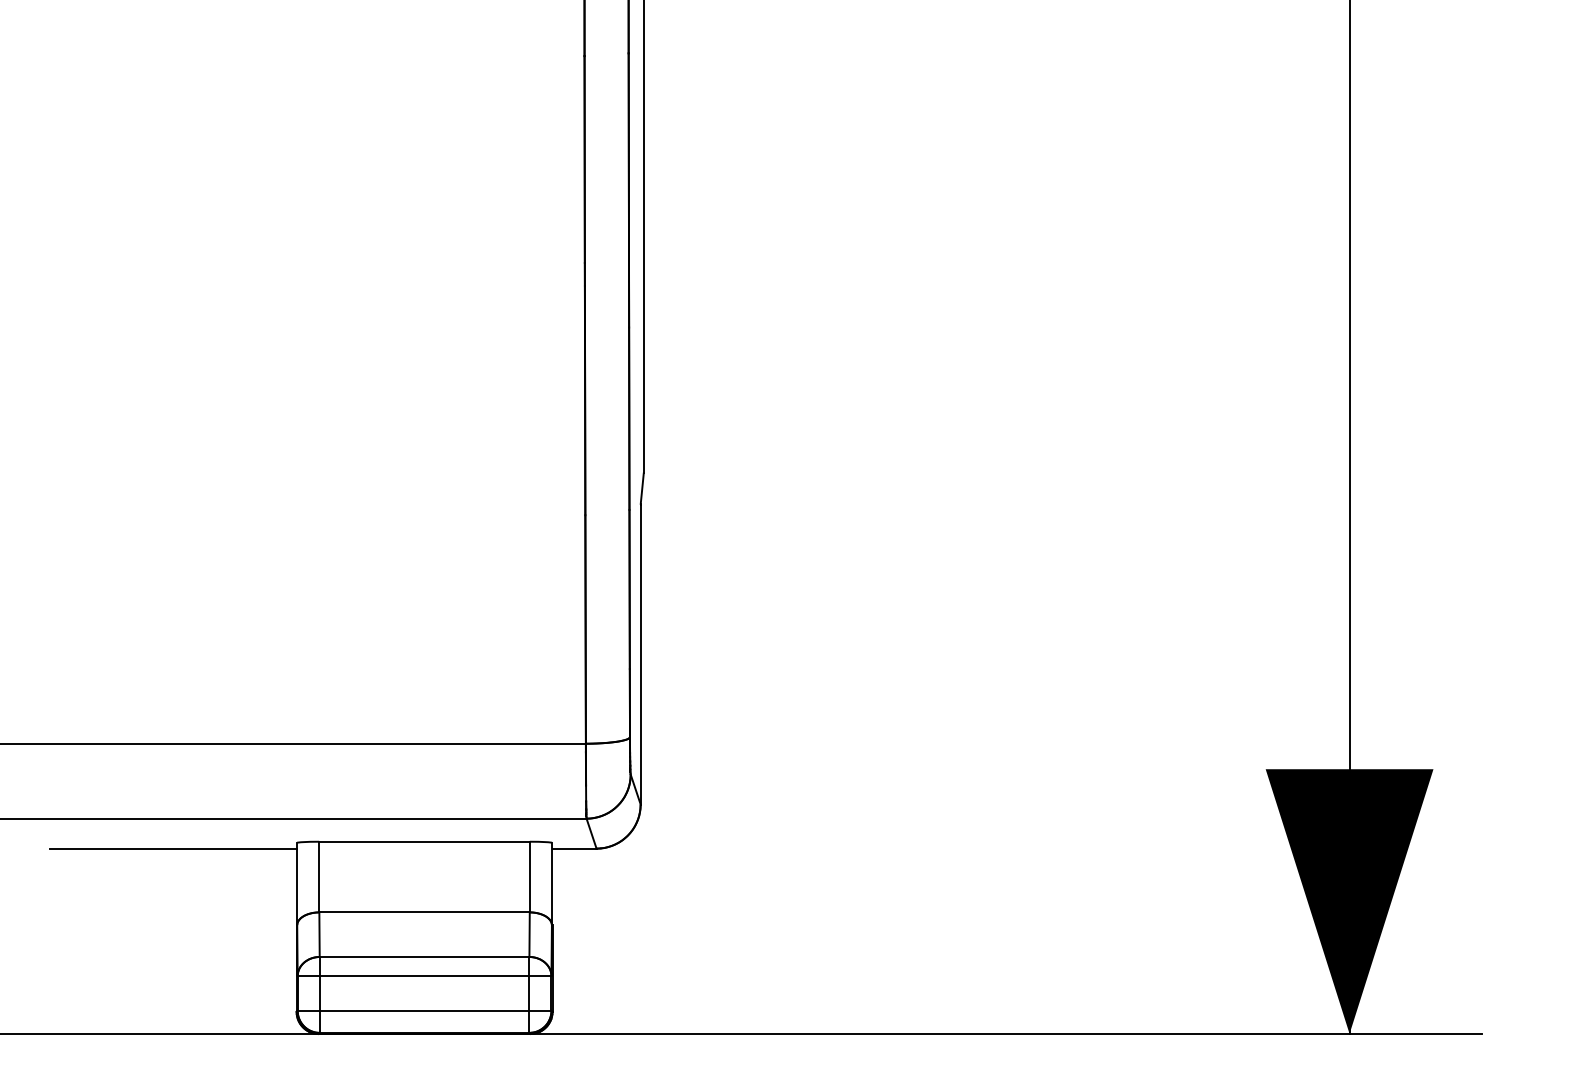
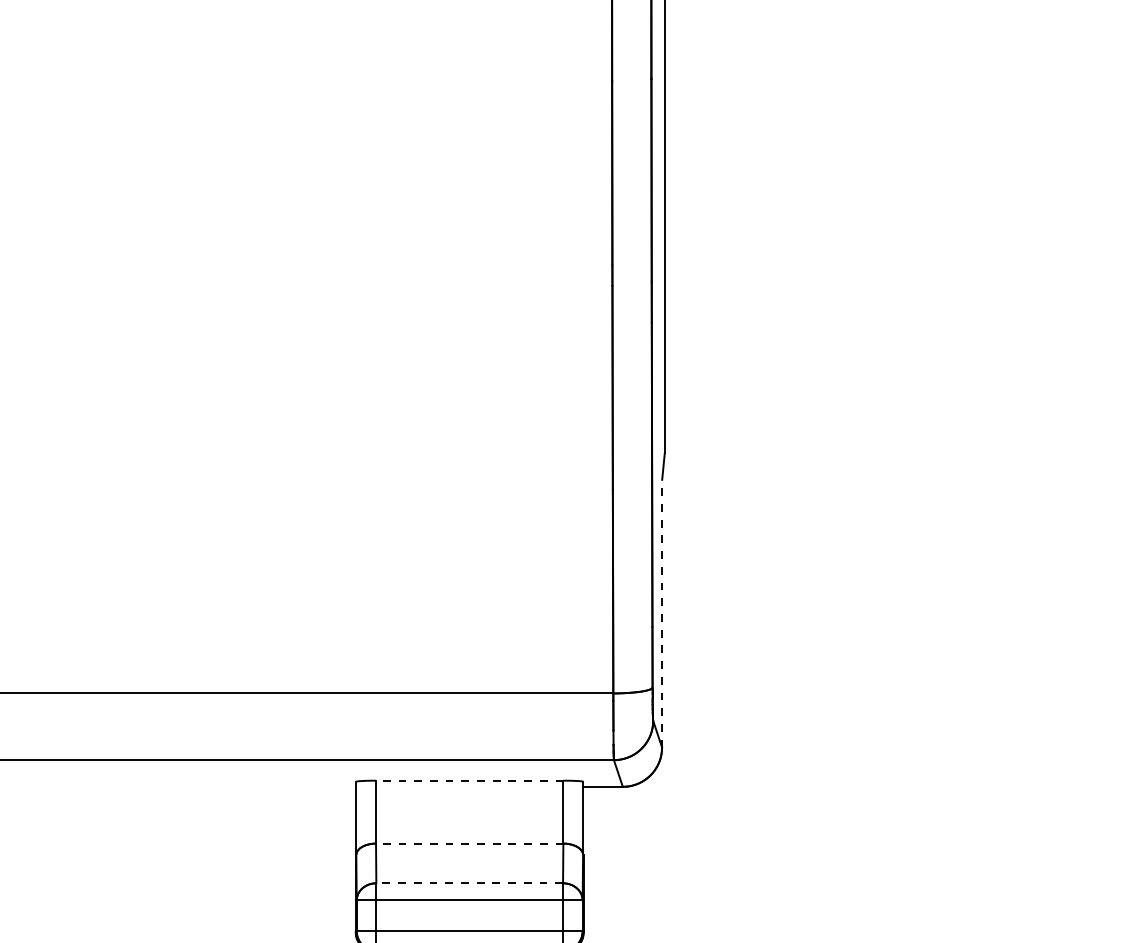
line: (640, 654) -> (661, 613), solid -> dashed
line: (424, 841) -> (469, 780), solid -> dashed
line: (172, 848) -> (245, 786), removed
line: (424, 912) -> (469, 843), solid -> dashed
line: (424, 956) -> (469, 882), solid -> dashed

